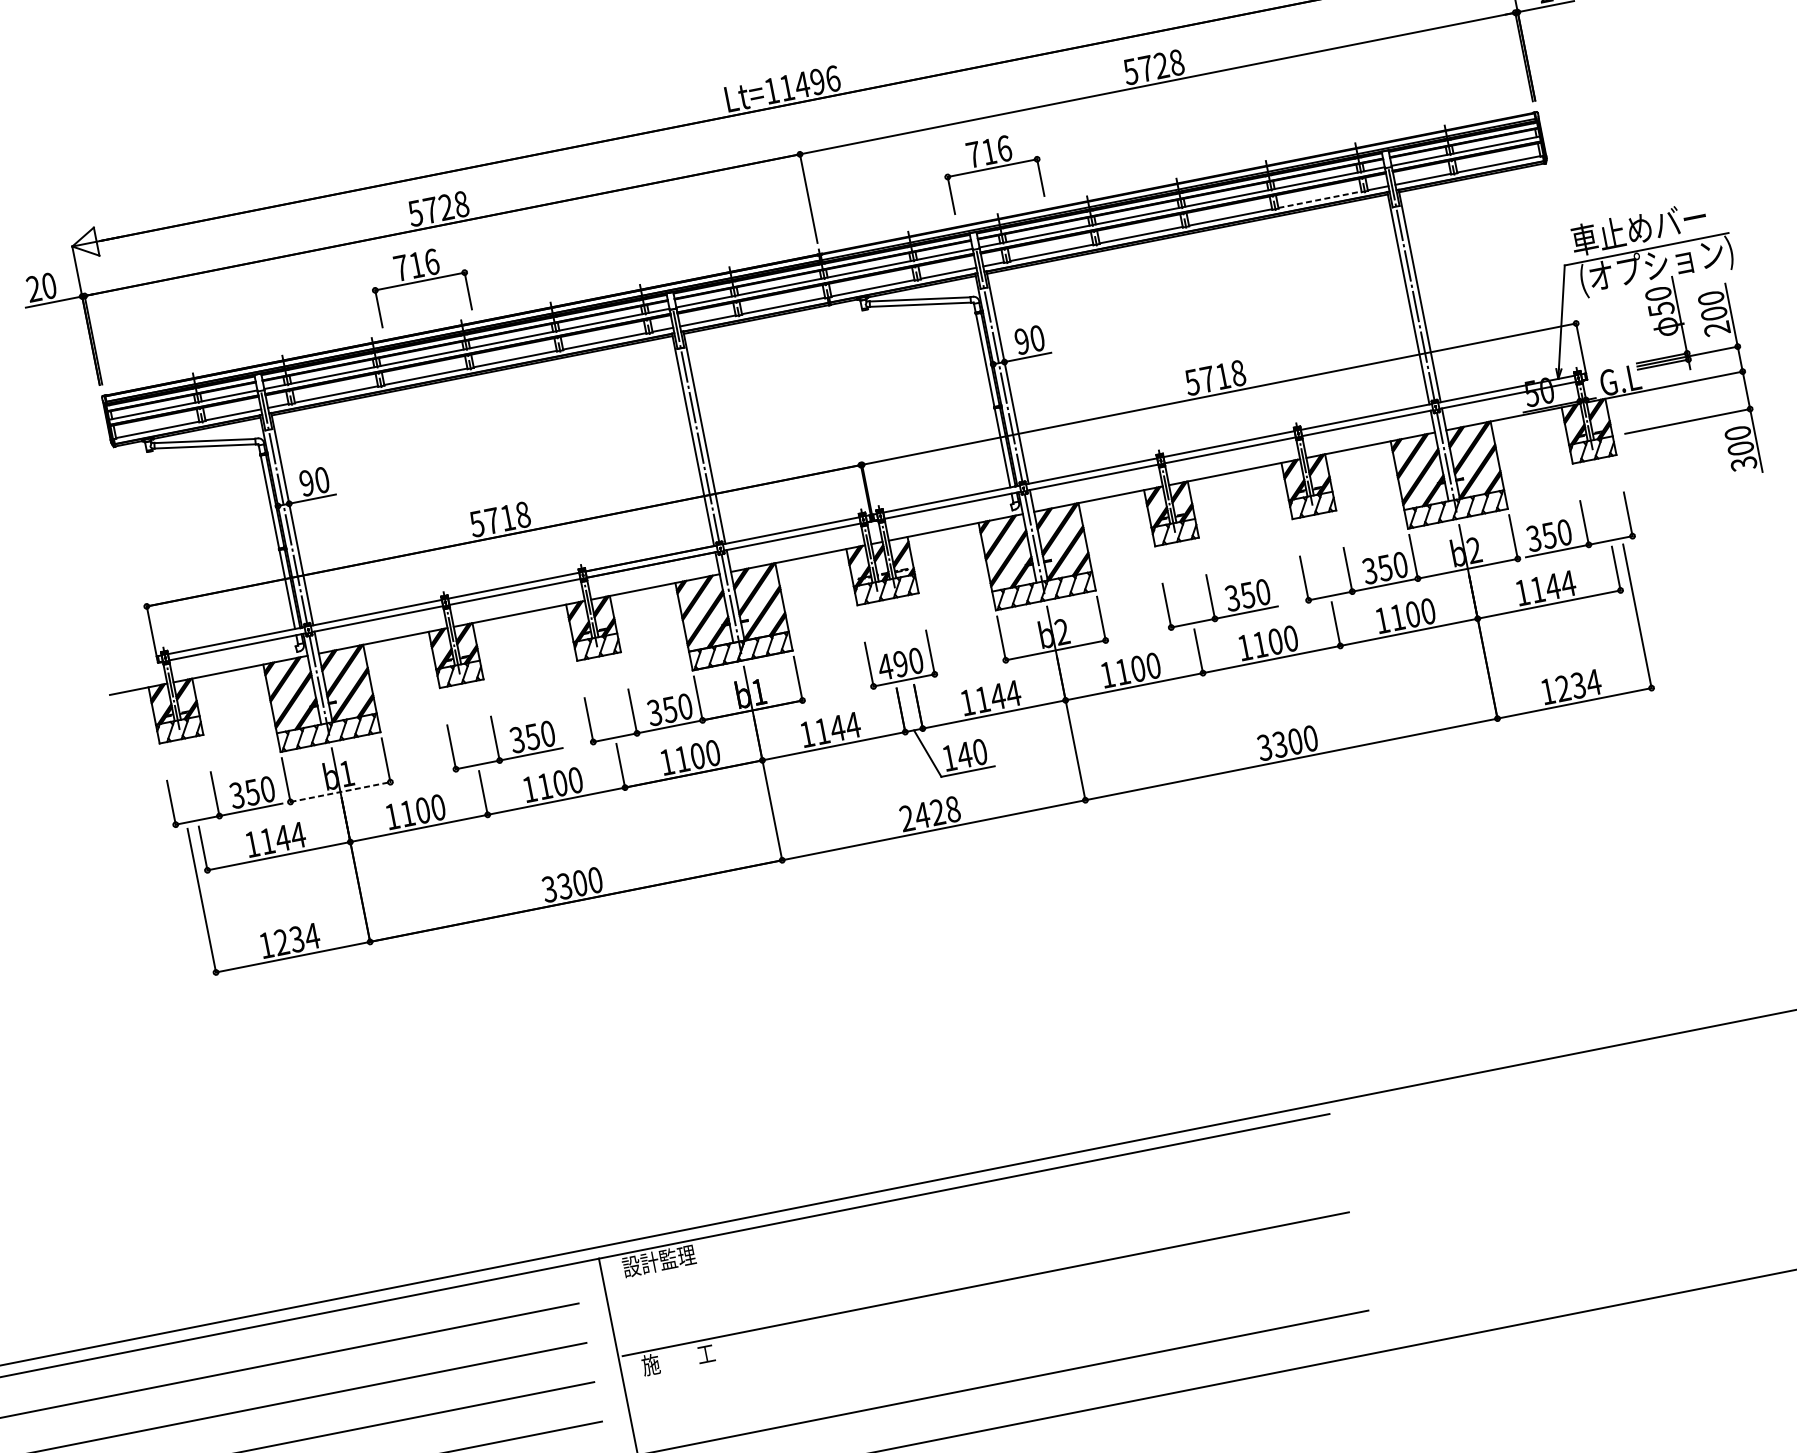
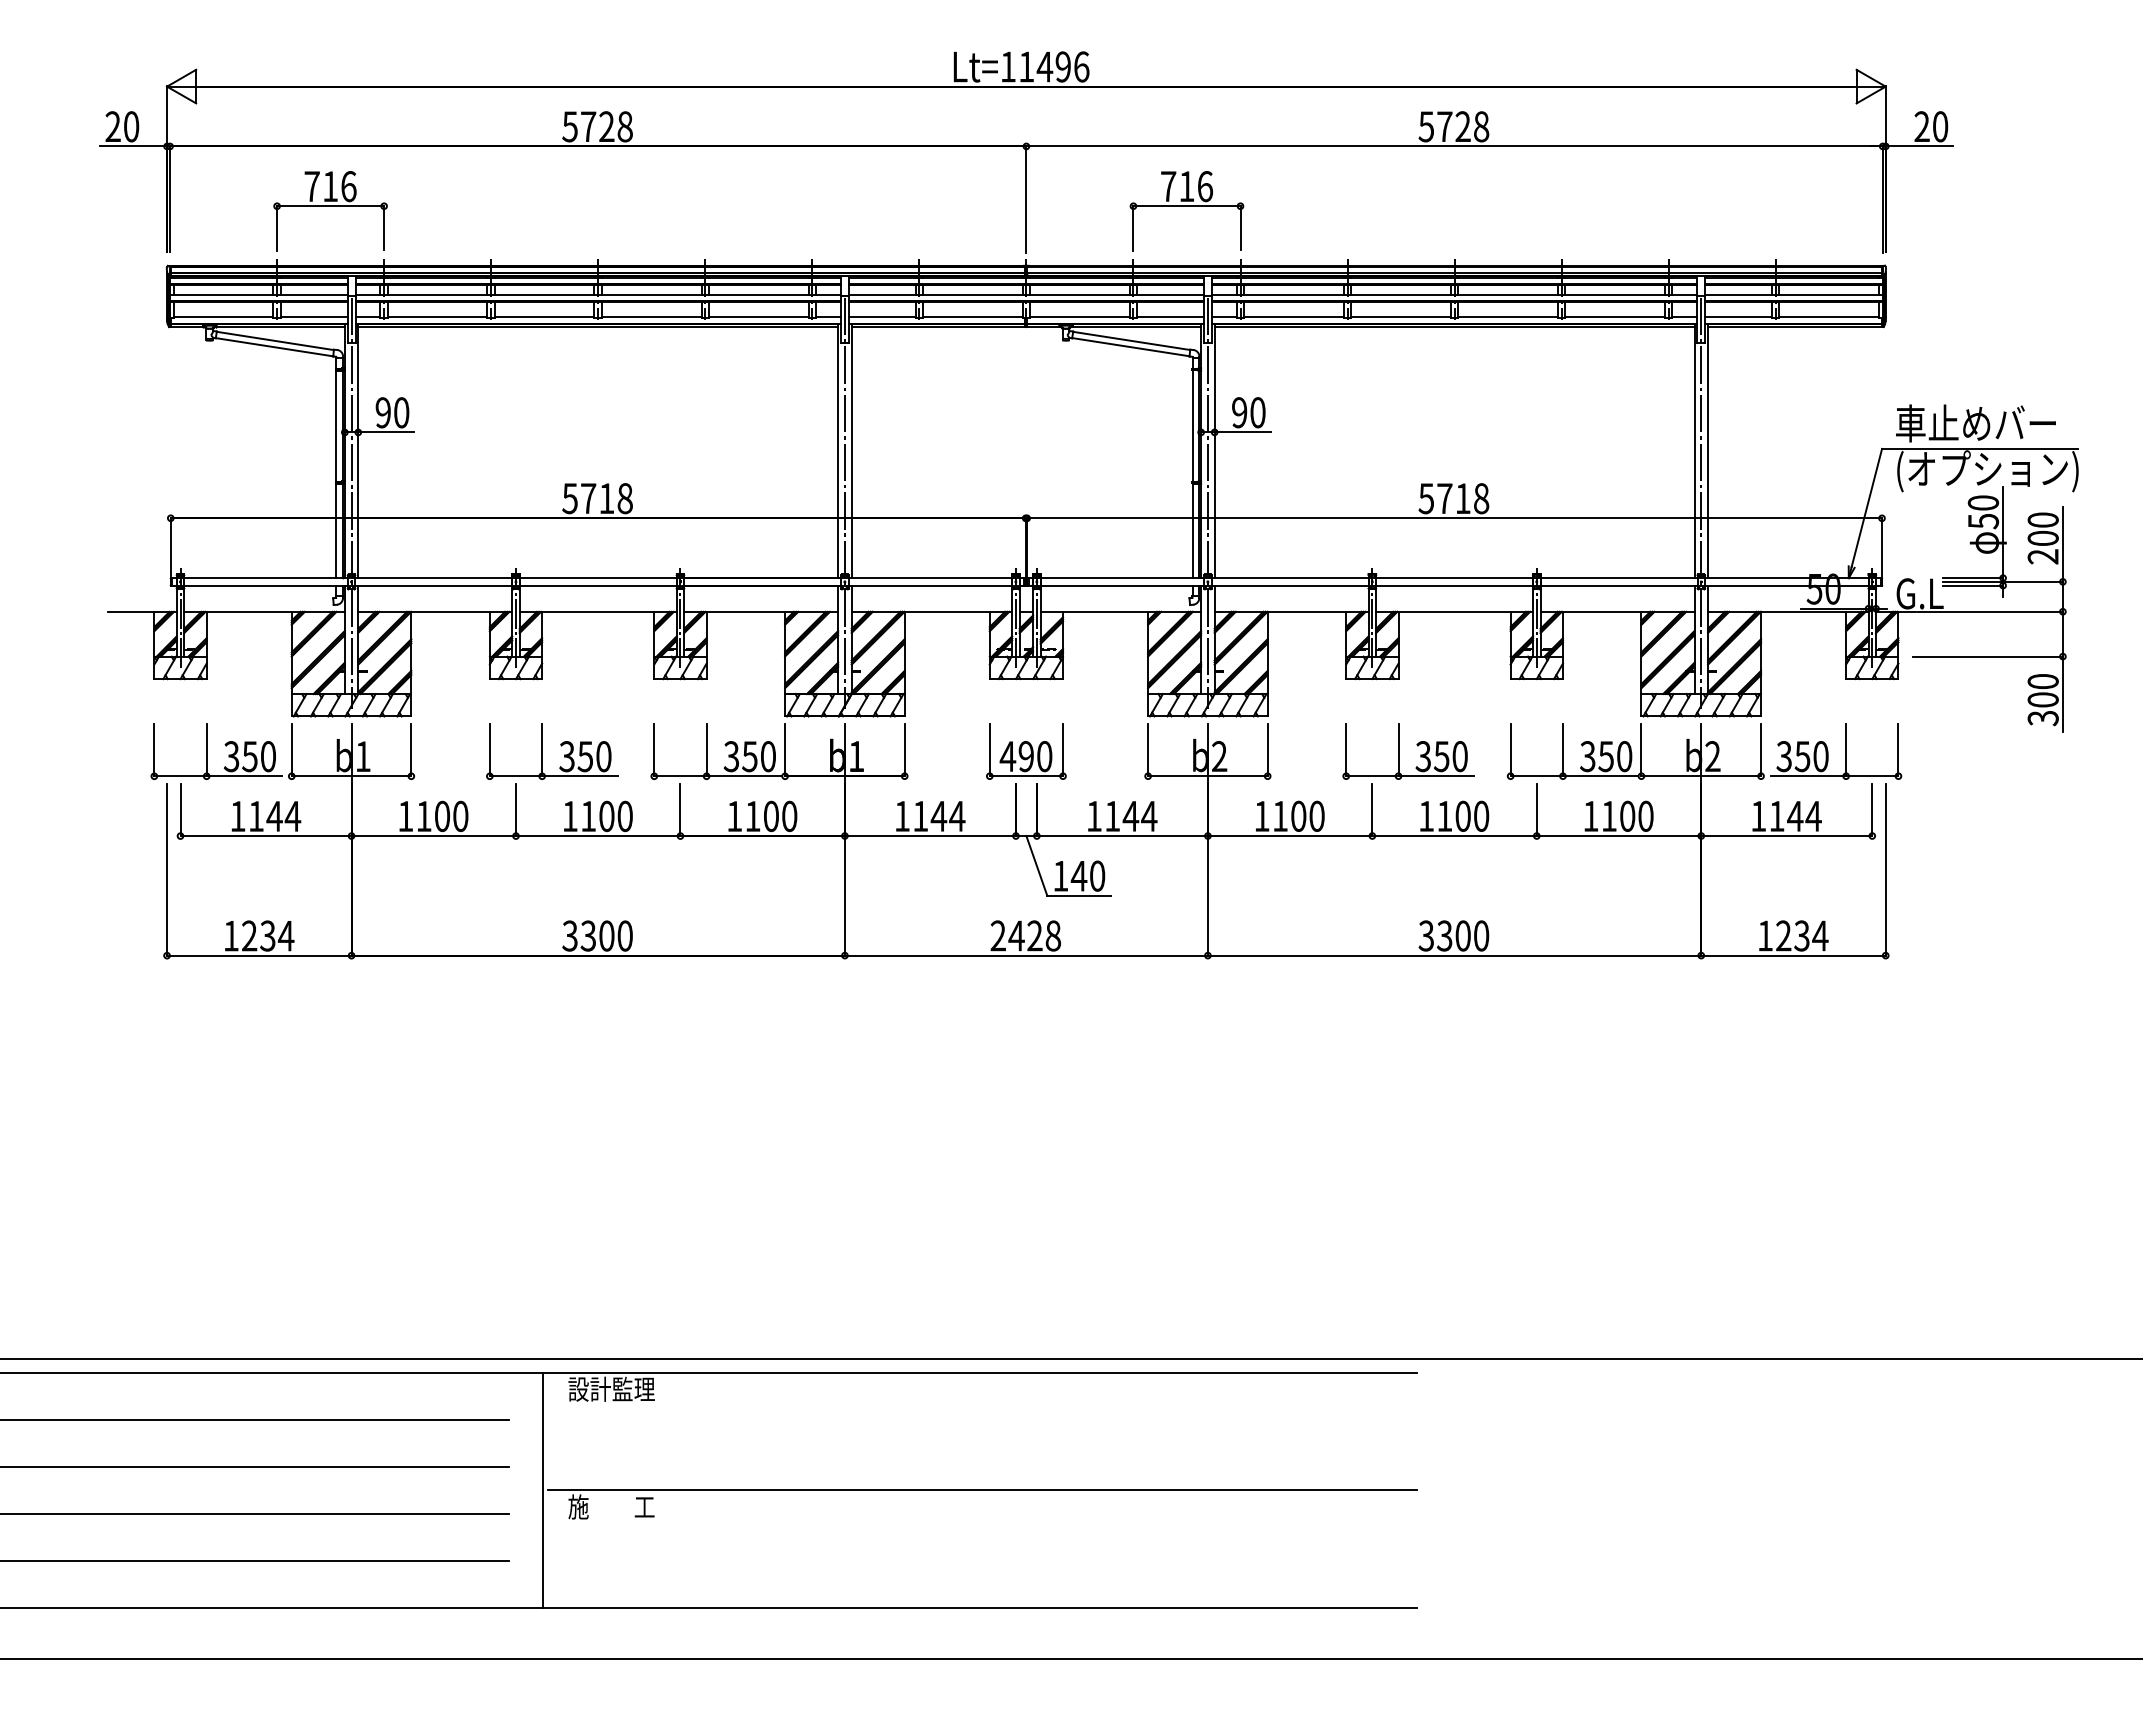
part: (992, 172) -> (1186, 211), moved
line: (1320, 199) -> (1615, 317), dashed -> solid
part: (420, 285) -> (330, 211), moved
line: (340, 792) -> (351, 776), dashed -> solid

